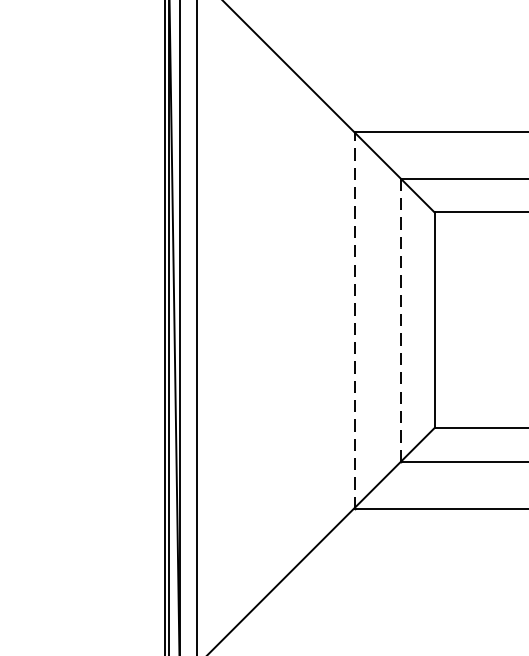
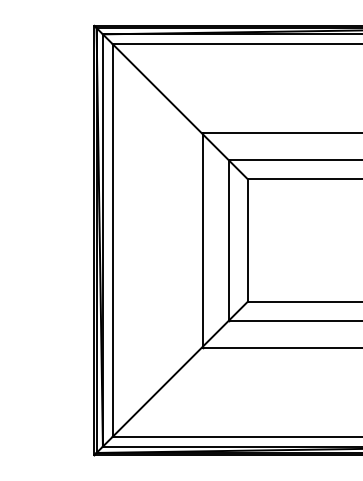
line: (355, 320) -> (202, 240), dashed -> solid
line: (400, 322) -> (228, 241), dashed -> solid

